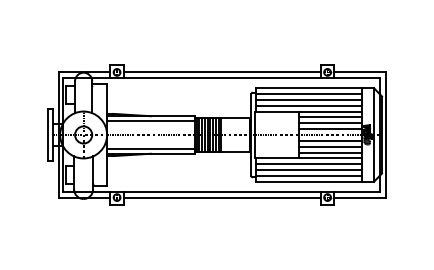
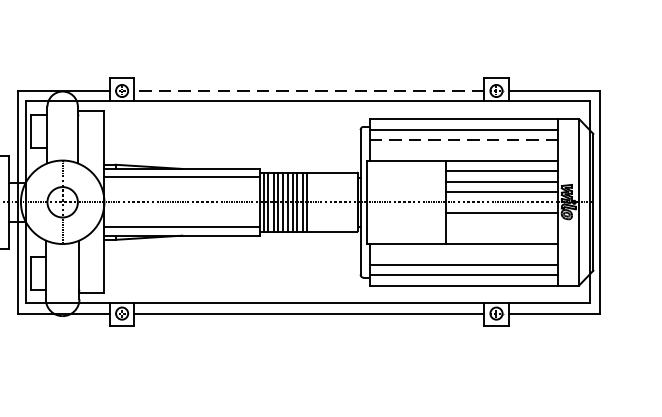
line: (221, 72) -> (307, 91), solid -> dashed
line: (309, 99) -> (464, 139), solid -> dashed
line: (309, 105) -> (464, 149), removed
line: (330, 146) -> (501, 222), removed
line: (330, 152) -> (501, 233), removed
line: (309, 164) -> (464, 254), removed

